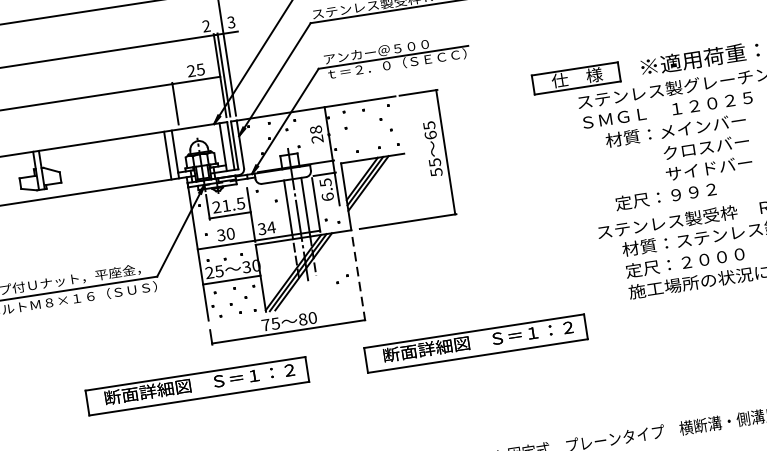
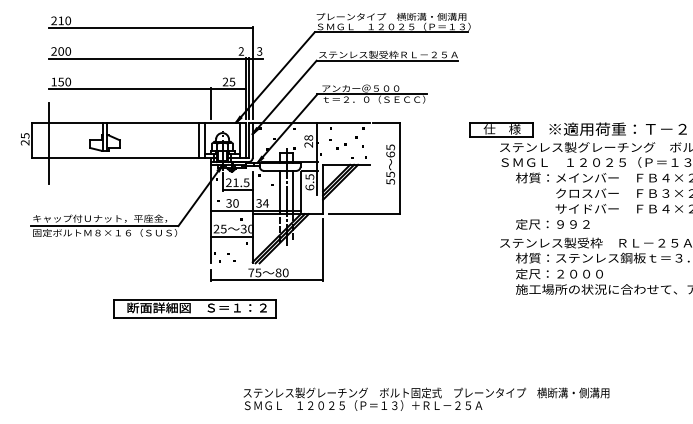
part: (342, 279) -> (341, 146), moved
line: (359, 279) -> (323, 250), dashed -> solid
part: (474, 342) -> (399, 308), removed

